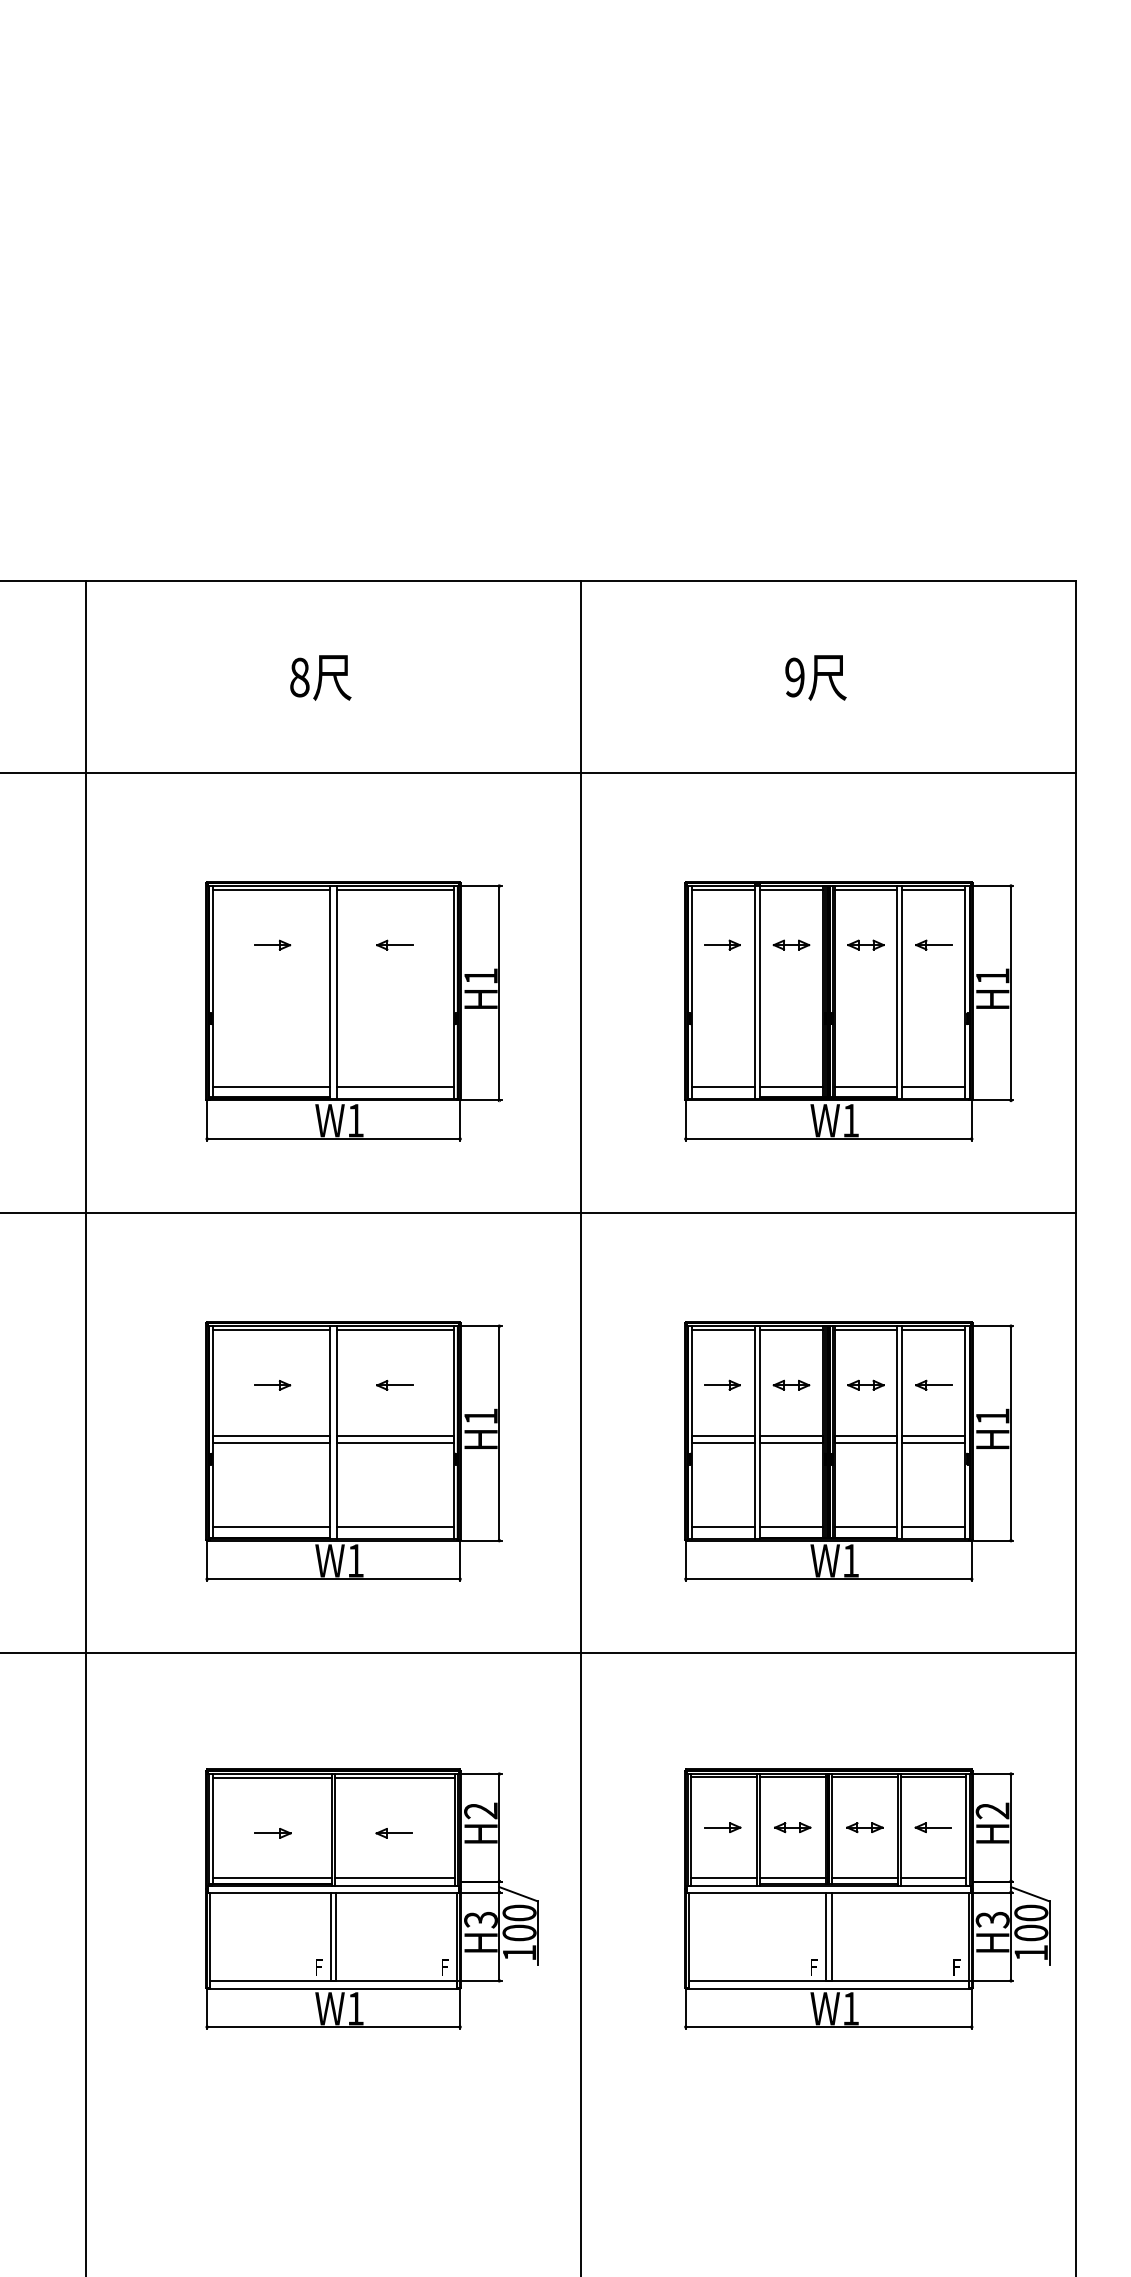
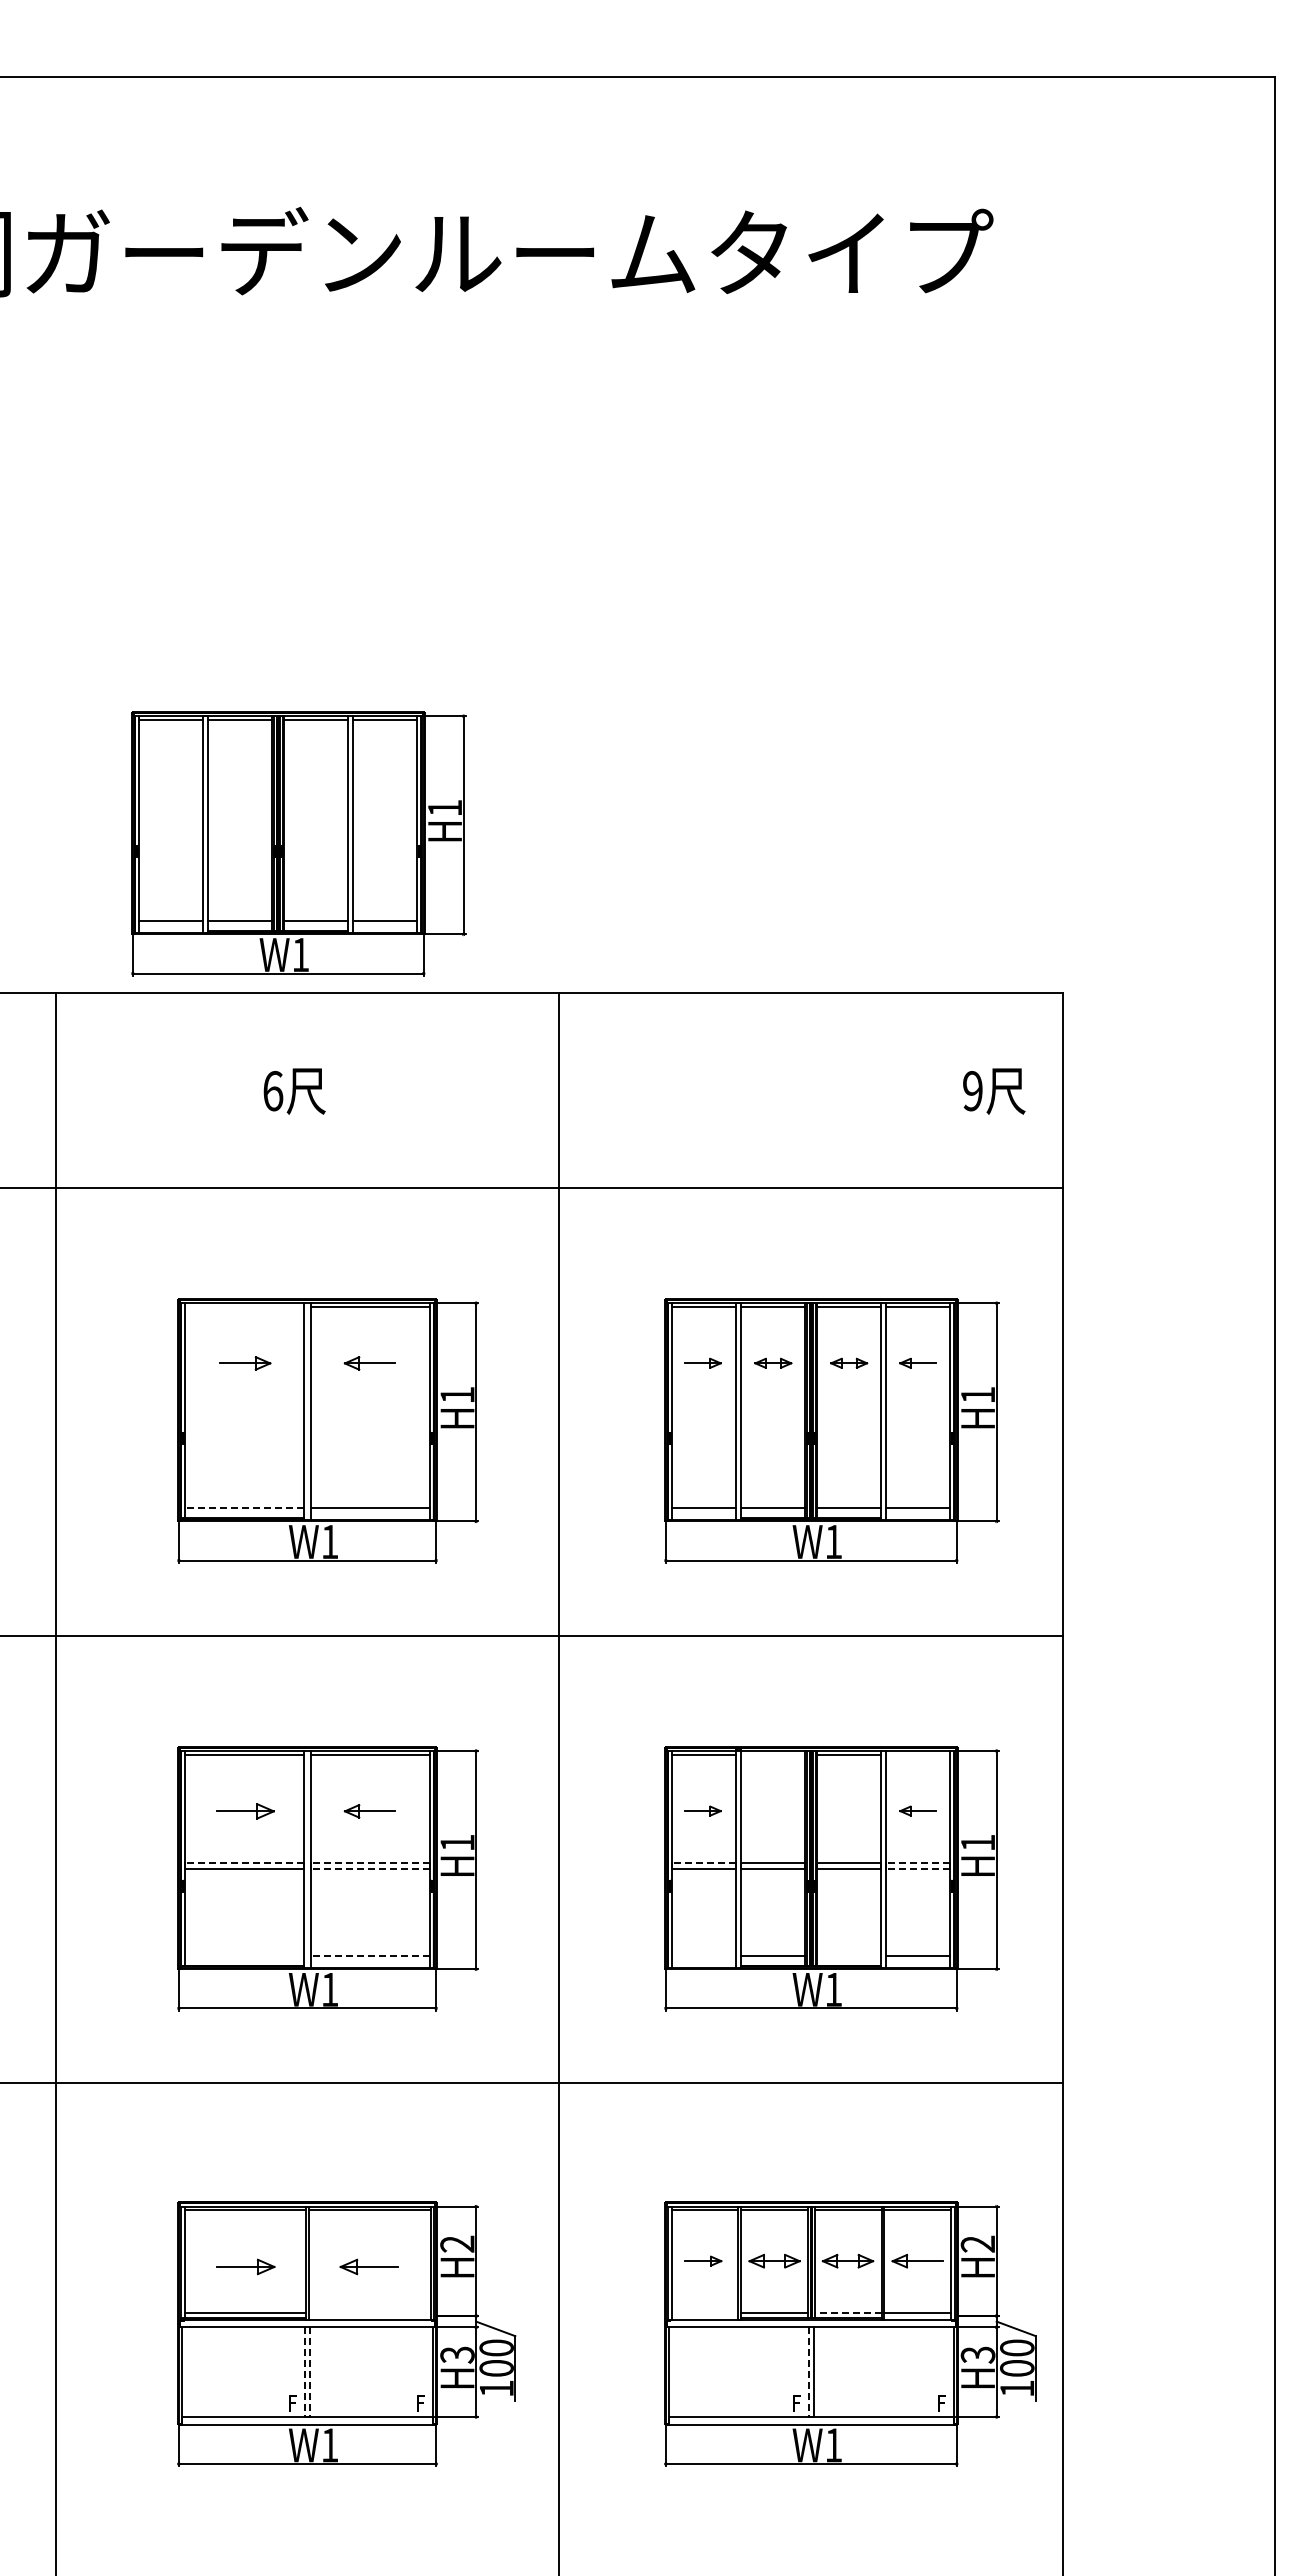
part: (324, 434) -> (298, 843), added
text: (300, 677) -> (273, 1091), 8 -> 6
text: (816, 677) -> (994, 1091), moved
line: (271, 889) -> (244, 1306), removed
part: (272, 945) -> (245, 1363), size x1.4
part: (394, 945) -> (369, 1363), size x1.4
line: (271, 1086) -> (244, 1507), solid -> dashed
line: (791, 1329) -> (773, 1754), removed
line: (934, 1329) -> (918, 1754), removed
part: (272, 1384) -> (245, 1810), size x1.6
part: (394, 1384) -> (369, 1810), size x1.4
part: (791, 1384) -> (773, 1810), removed
part: (866, 1384) -> (849, 1810), removed
line: (271, 1435) -> (244, 1862), solid -> dashed
line: (394, 1435) -> (369, 1862), solid -> dashed
line: (722, 1435) -> (703, 1862), solid -> dashed
line: (933, 1435) -> (917, 1862), solid -> dashed
line: (394, 1442) -> (369, 1869), solid -> dashed
line: (933, 1442) -> (917, 1869), solid -> dashed
line: (271, 1527) -> (244, 1955), removed
line: (394, 1527) -> (369, 1955), solid -> dashed
line: (723, 1527) -> (704, 1955), removed
line: (866, 1527) -> (849, 1955), removed
part: (792, 1827) -> (774, 2260), size x1.4
part: (864, 1827) -> (847, 2260), size x1.4
part: (933, 1827) -> (917, 2260), size x1.4
part: (272, 1832) -> (245, 2266), size x1.6
part: (393, 1832) -> (368, 2266), size x1.6
line: (394, 1878) -> (369, 2312), removed
line: (723, 1878) -> (704, 2312), removed
line: (864, 1878) -> (847, 2312), solid -> dashed
line: (330, 1937) -> (304, 2372), solid -> dashed
line: (336, 1937) -> (310, 2372), solid -> dashed
line: (826, 1937) -> (808, 2372), solid -> dashed

